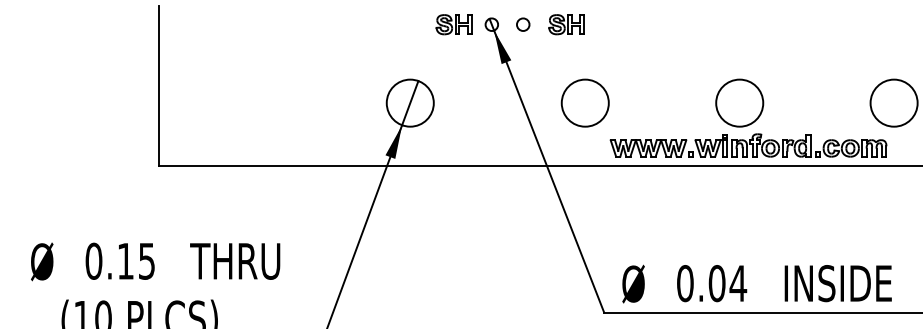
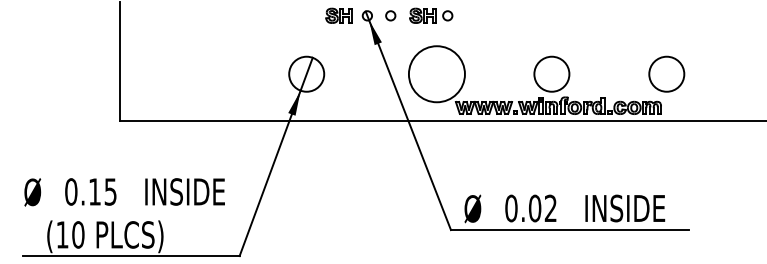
circle: (599, 24) -> (447, 15), added
circle: (584, 102) -> (436, 73), size x1.6
text: (244, 260) -> (183, 191), THRU -> INSIDE
text: (737, 282) -> (550, 207), 0.04 -> 0.02

